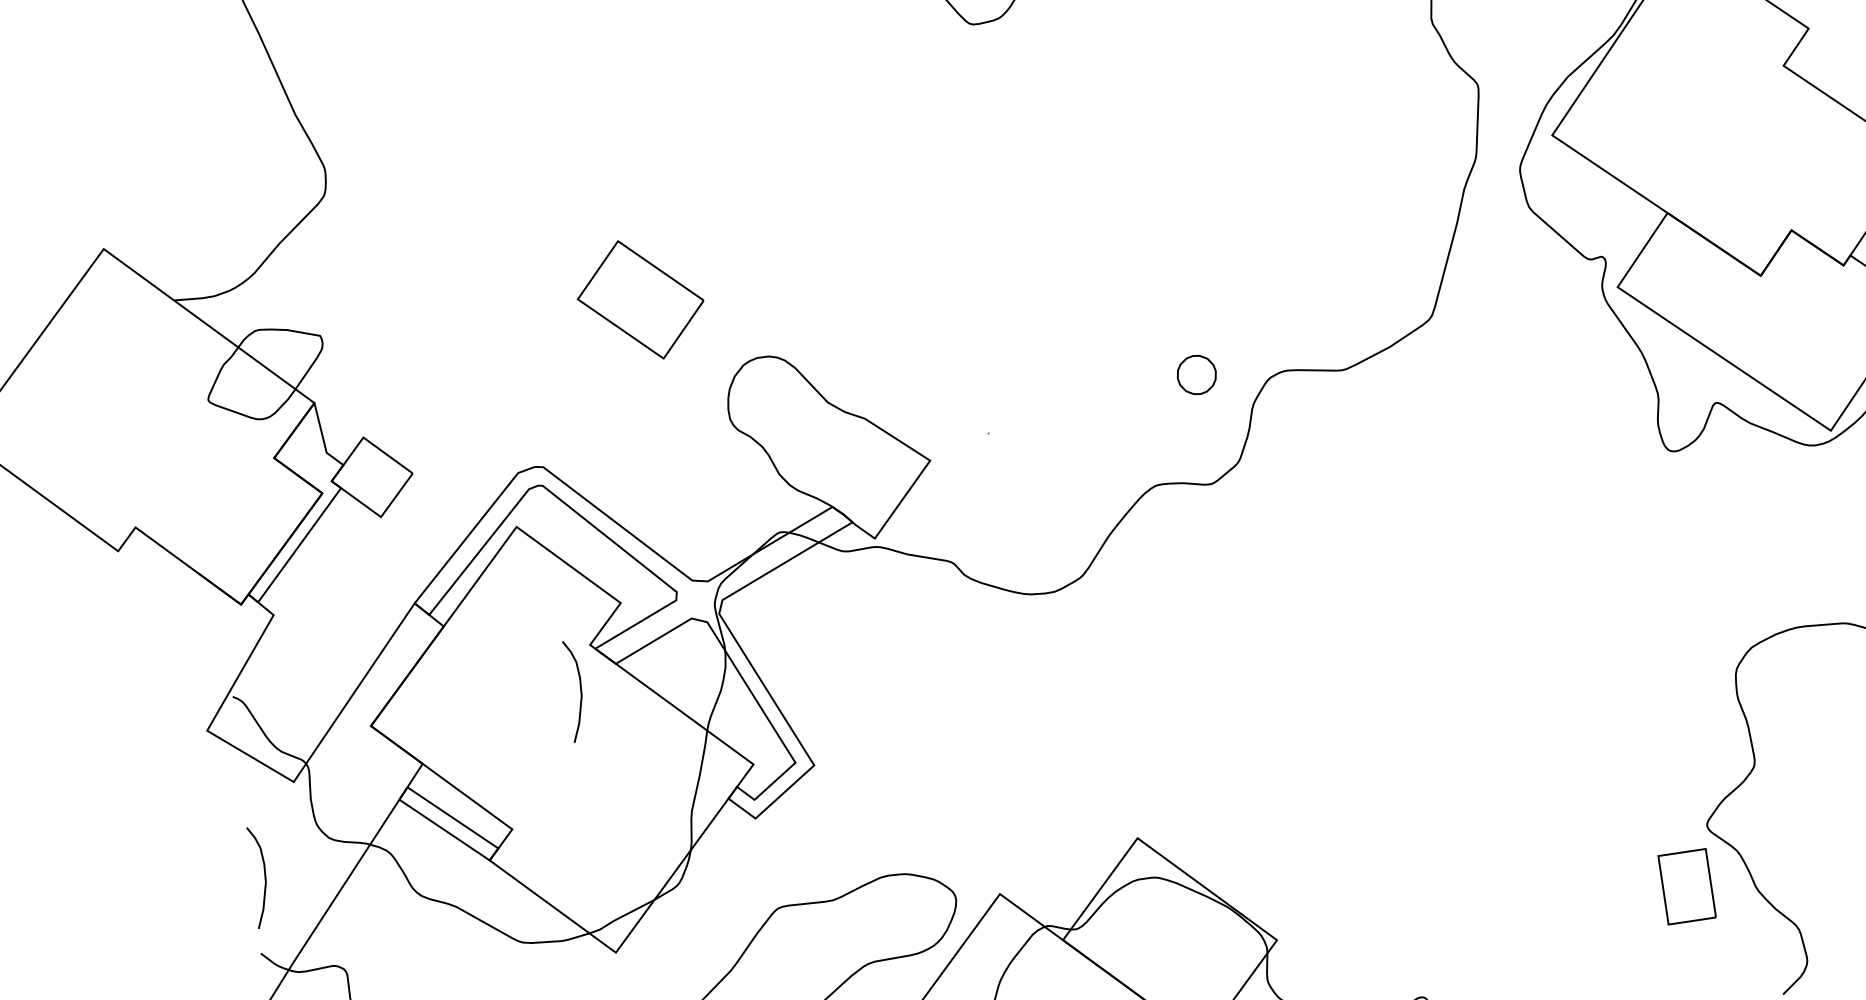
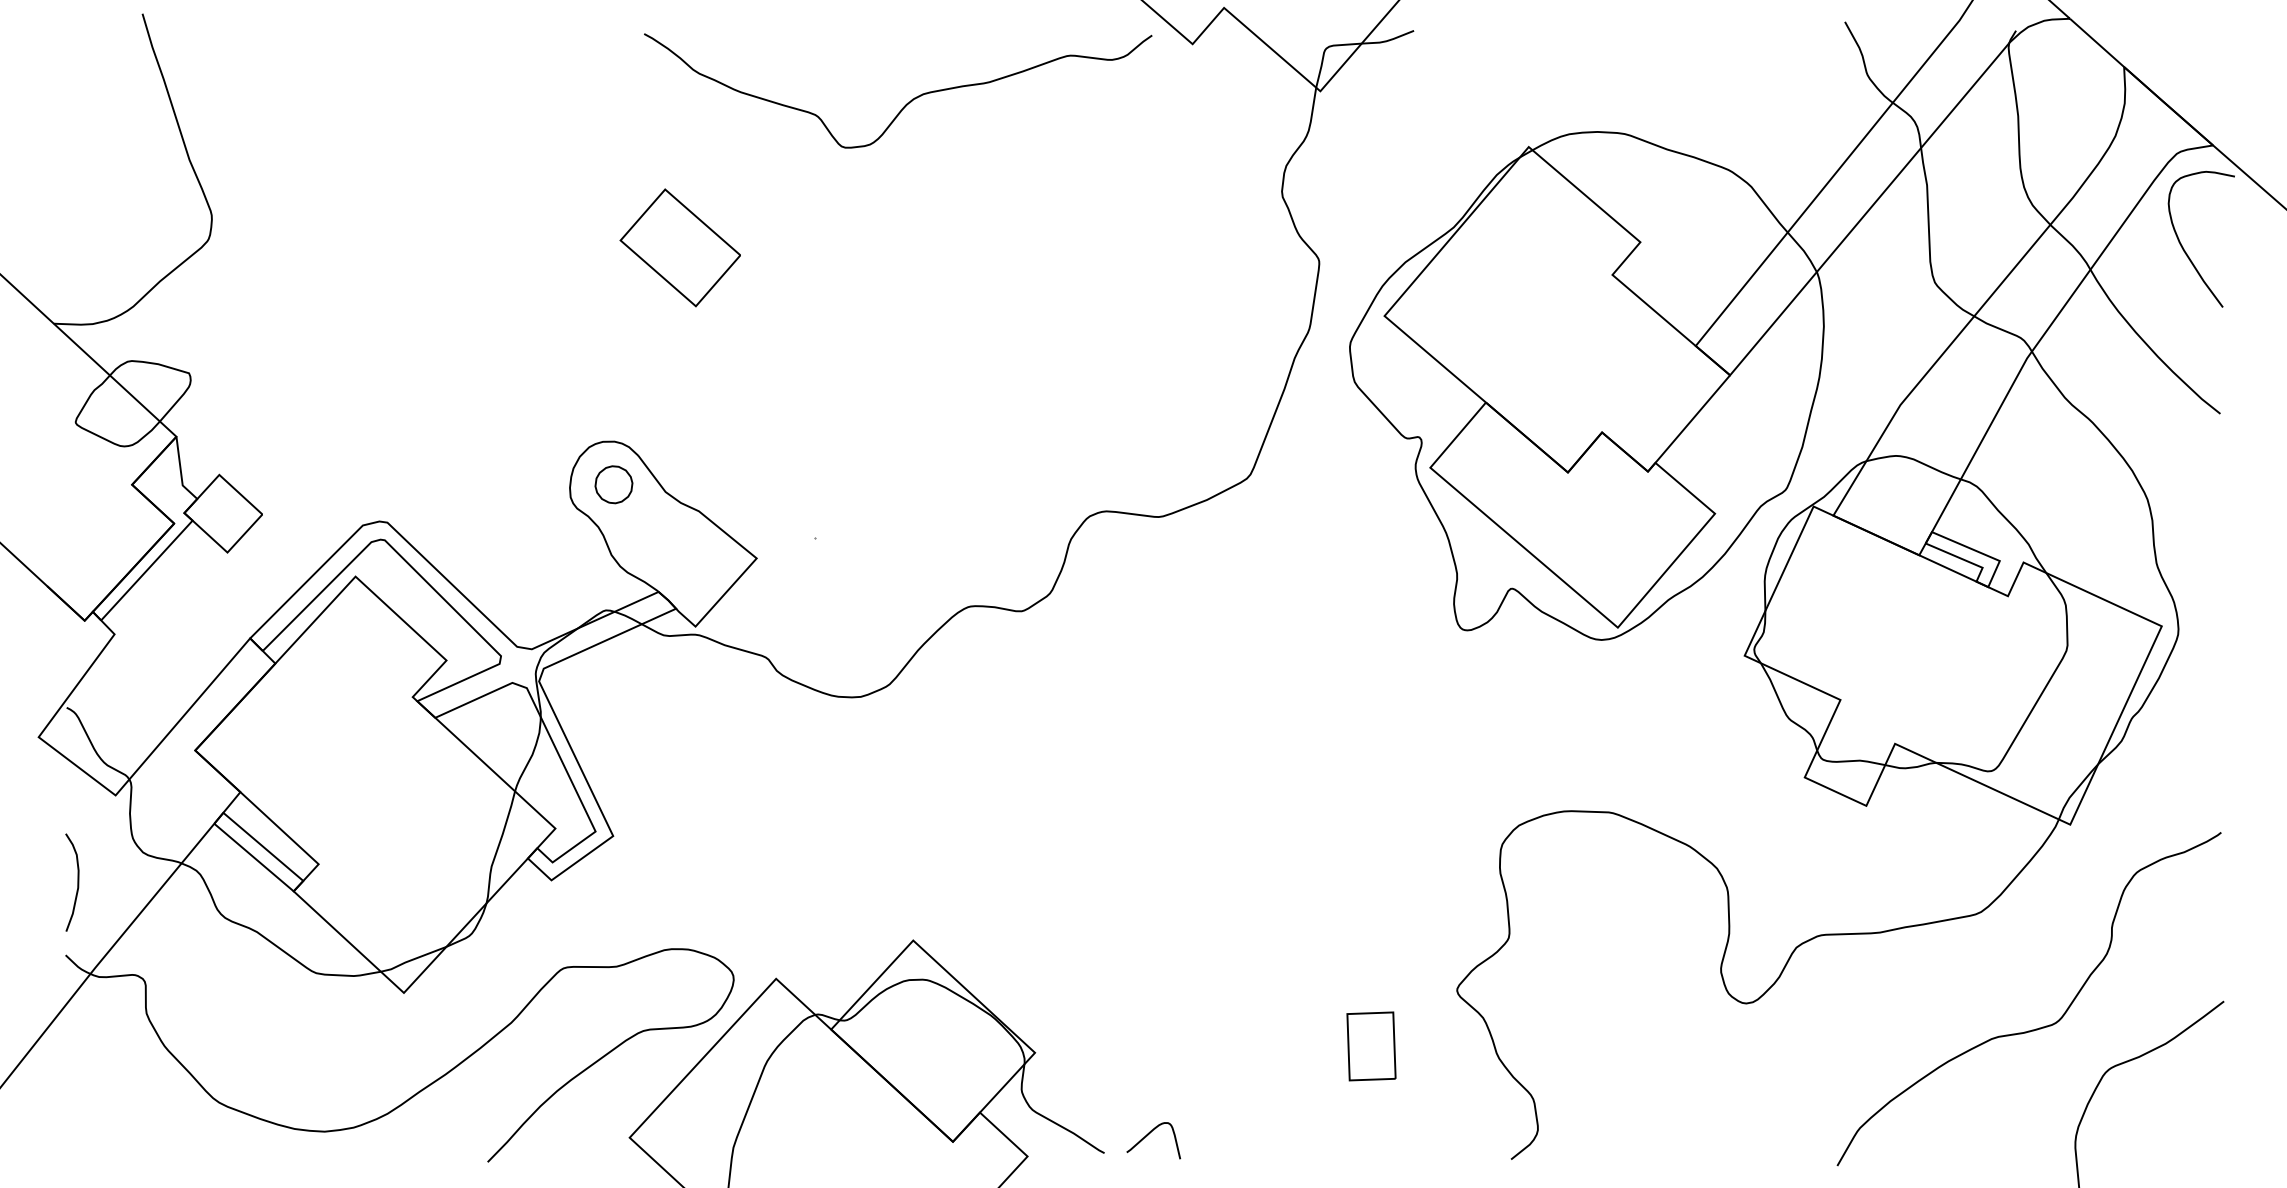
part: (639, 299) -> (679, 247), moved
part: (1196, 374) -> (613, 484), moved
curve: (580, 690) -> (398, 739), removed
part: (1687, 886) -> (1371, 1046), moved

